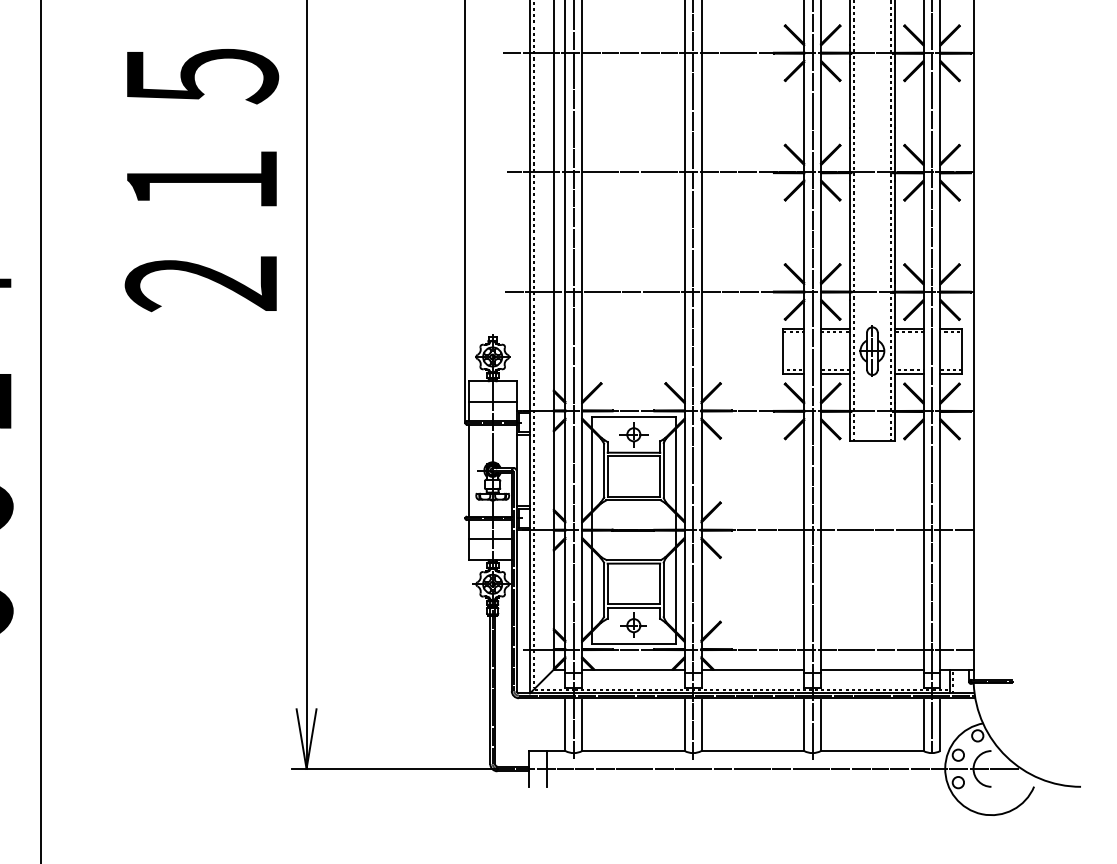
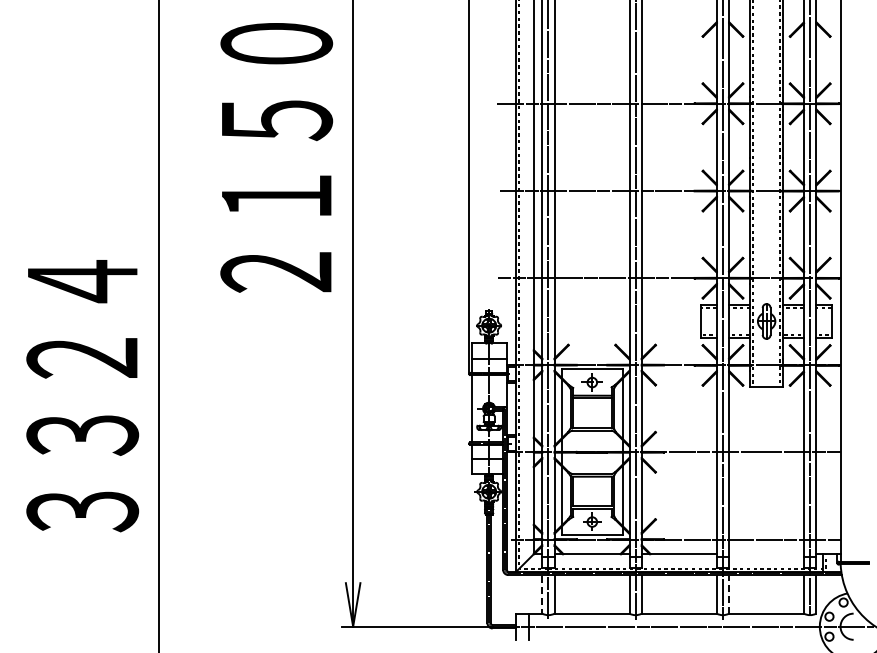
line: (872, 670) -> (766, 554), removed
line: (565, 726) -> (542, 595), solid -> dashed
line: (821, 726) -> (729, 595), solid -> dashed

